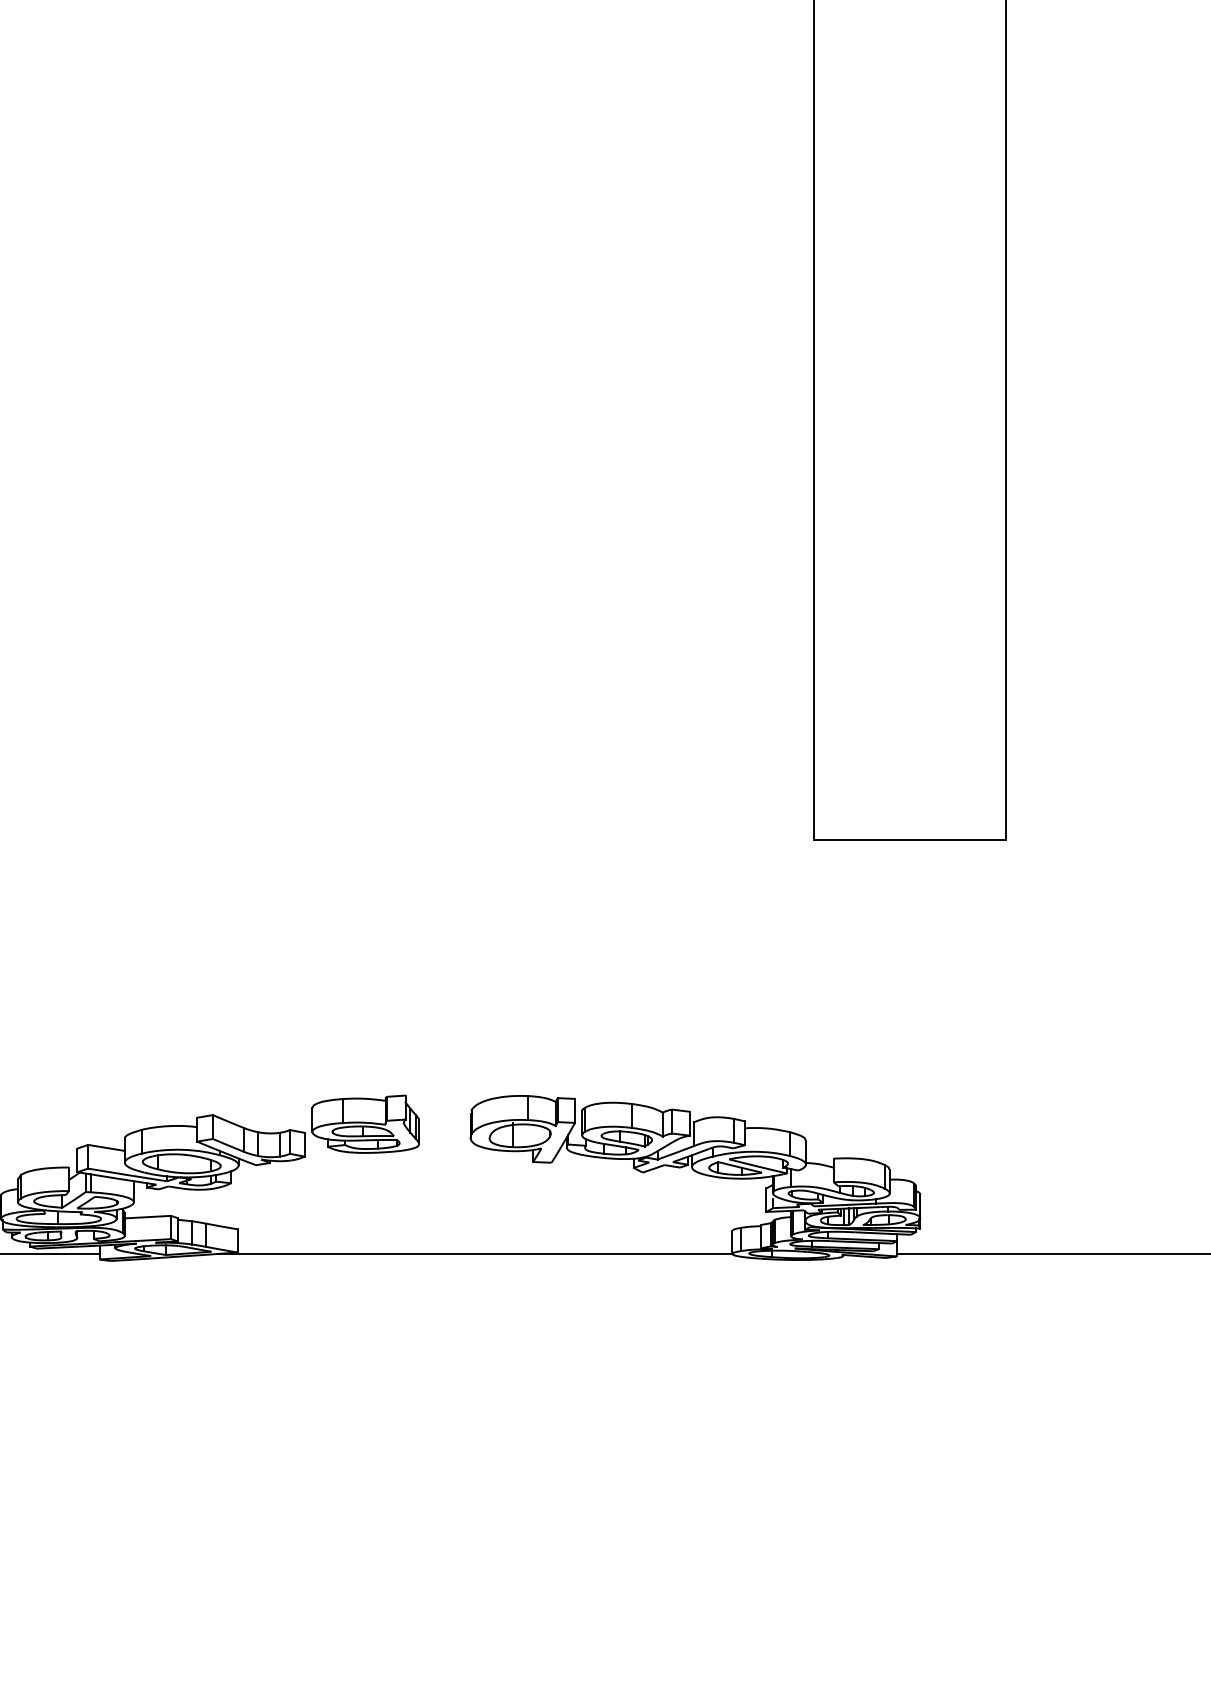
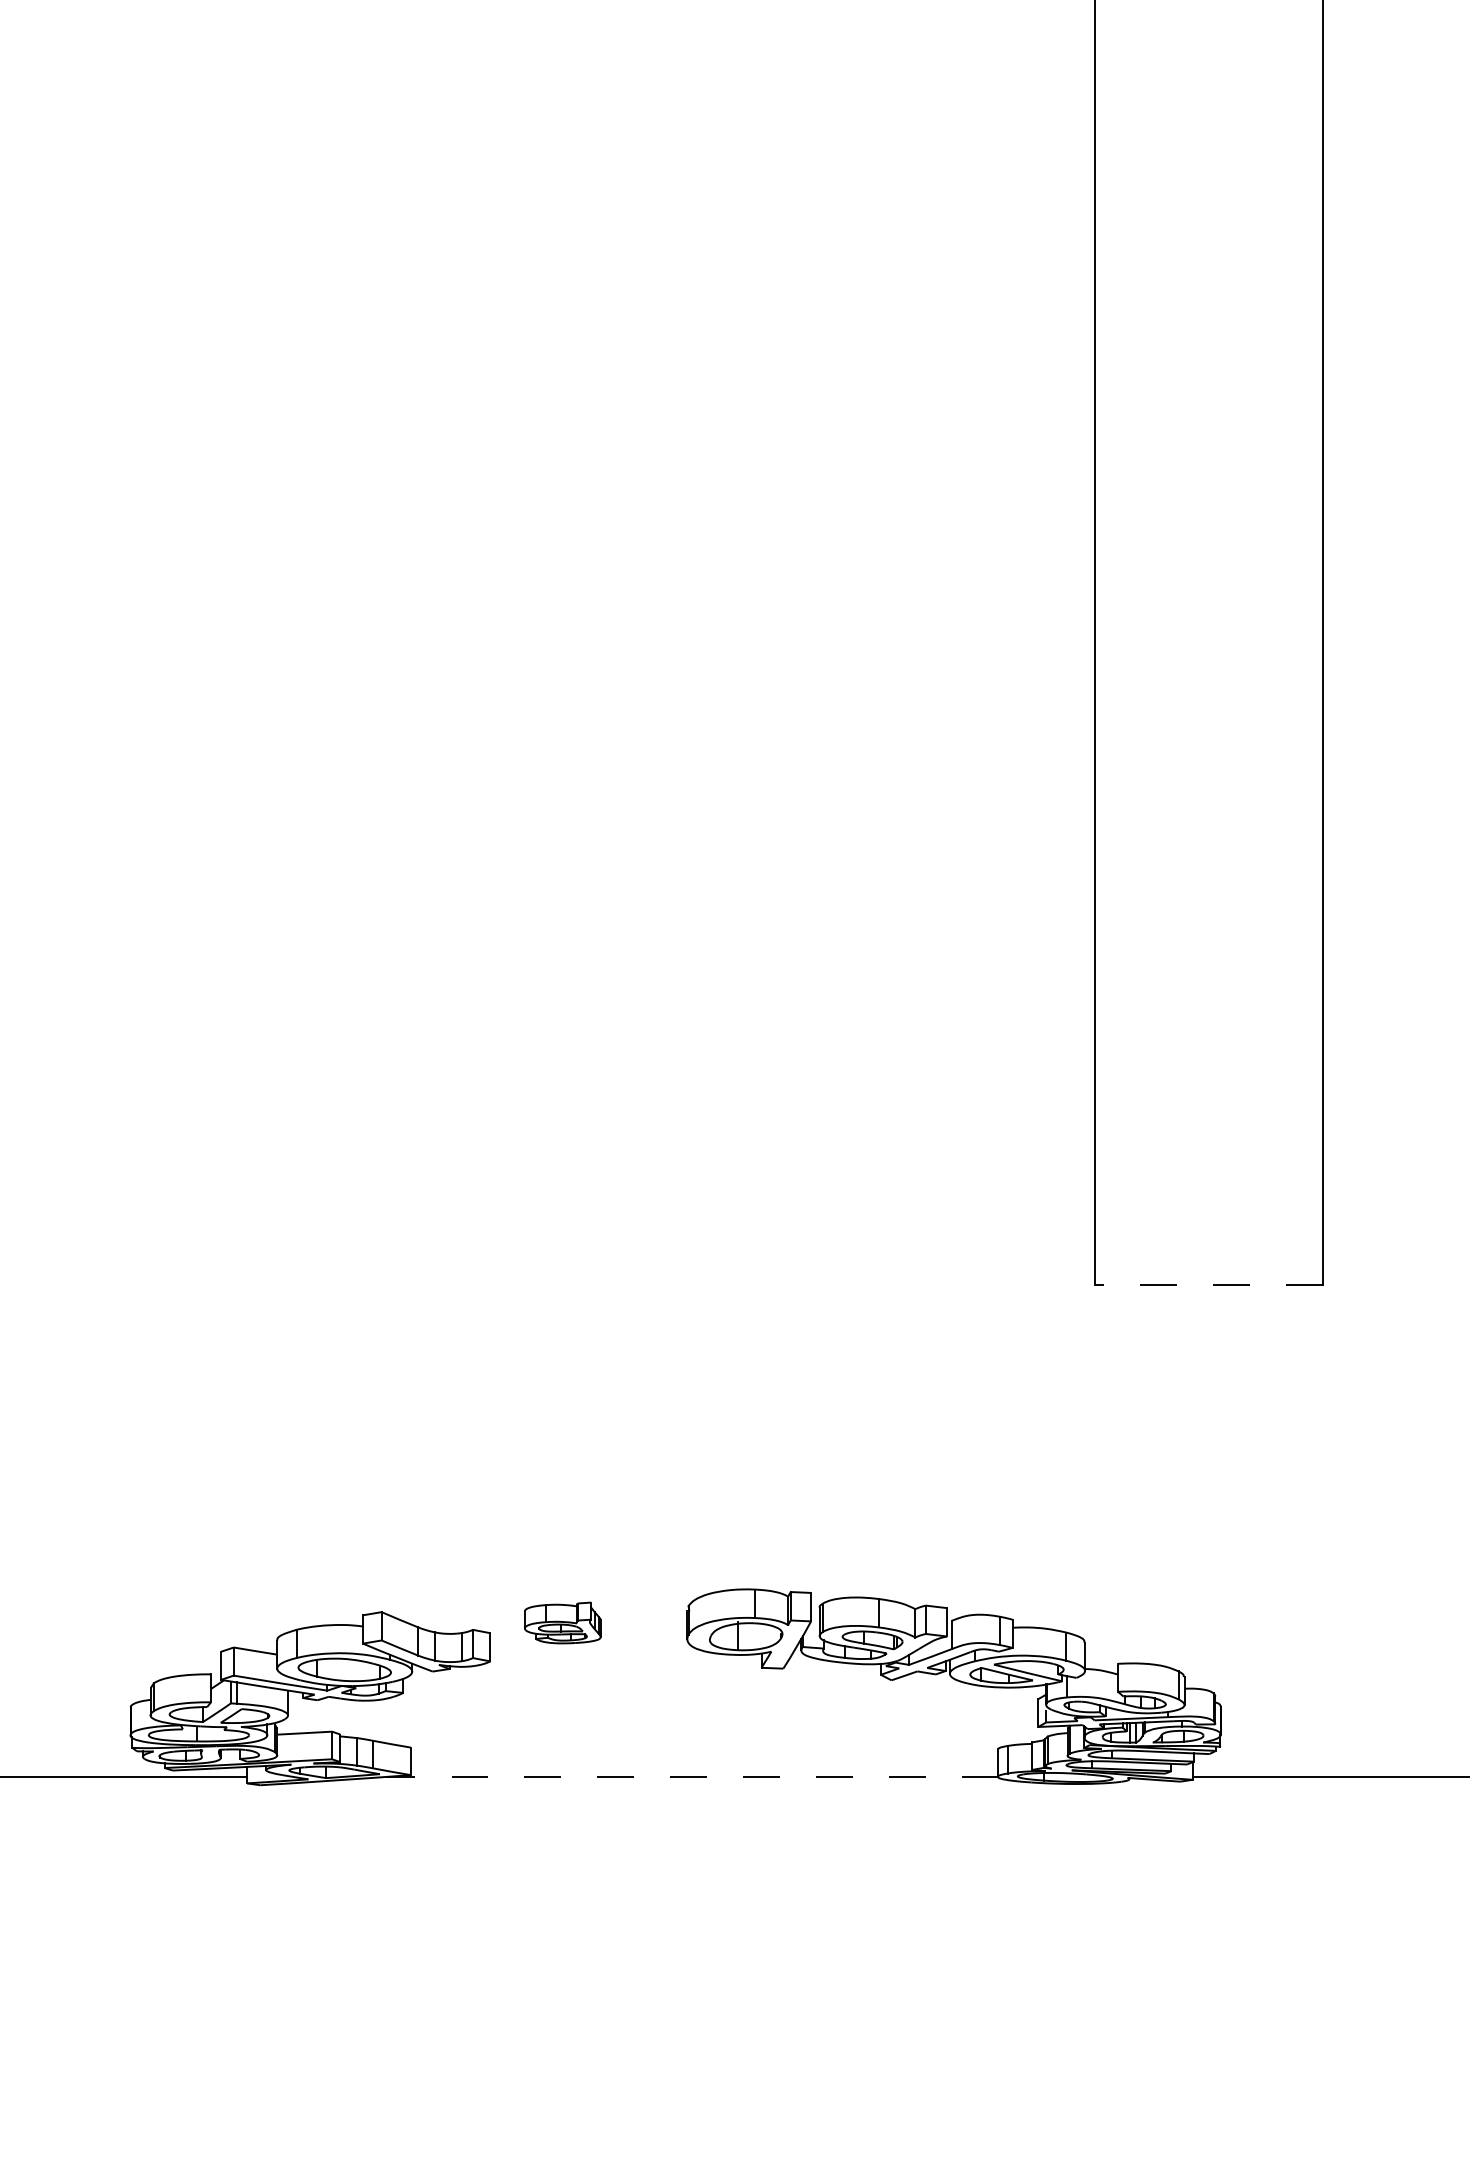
line: (910, 839) -> (1208, 1285), solid -> dashed
part: (365, 1123) -> (562, 1622), size x0.6
line: (474, 1253) -> (691, 1776), solid -> dashed

